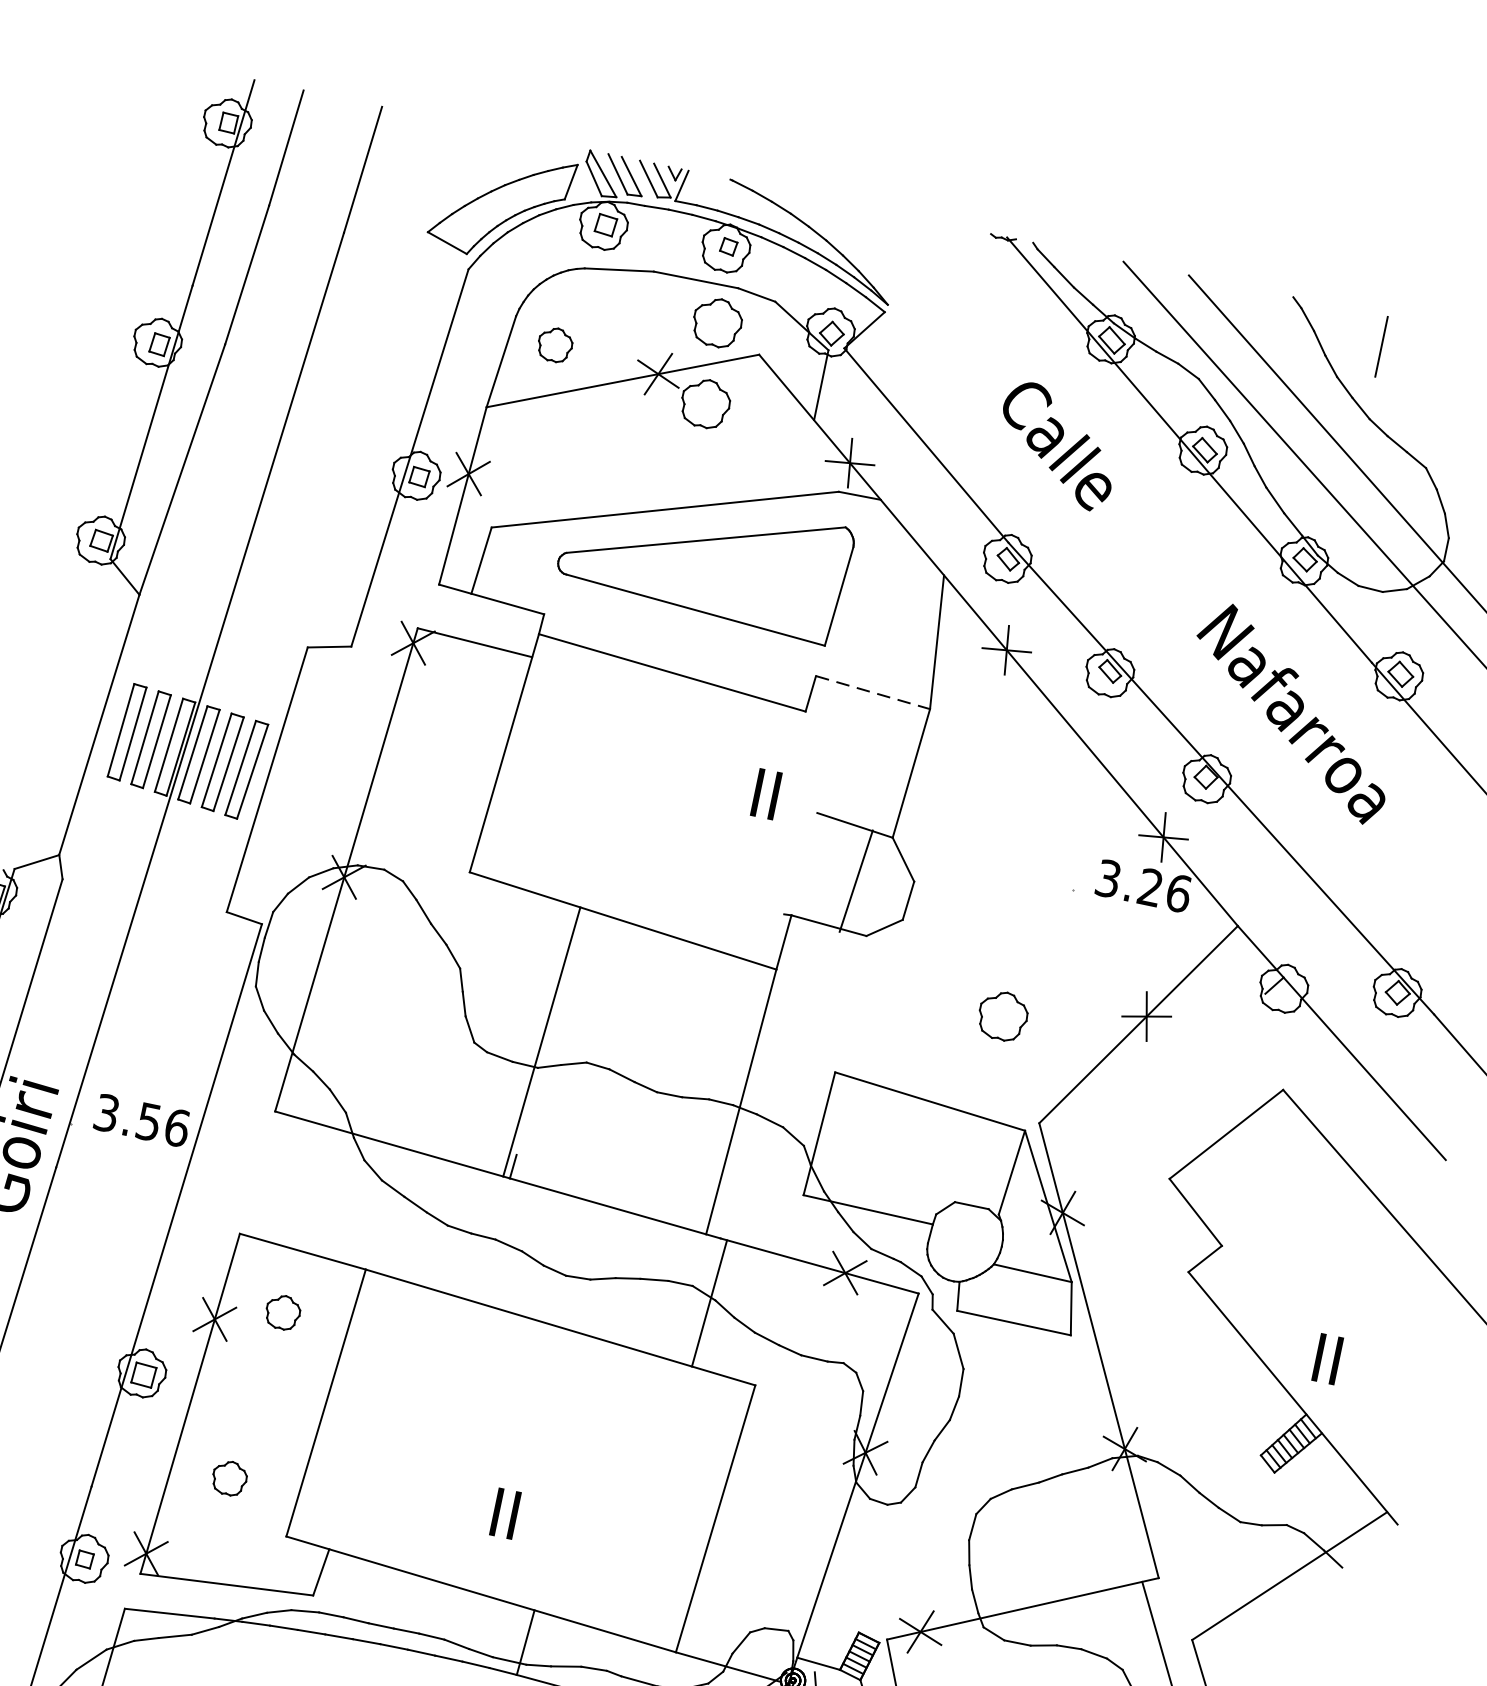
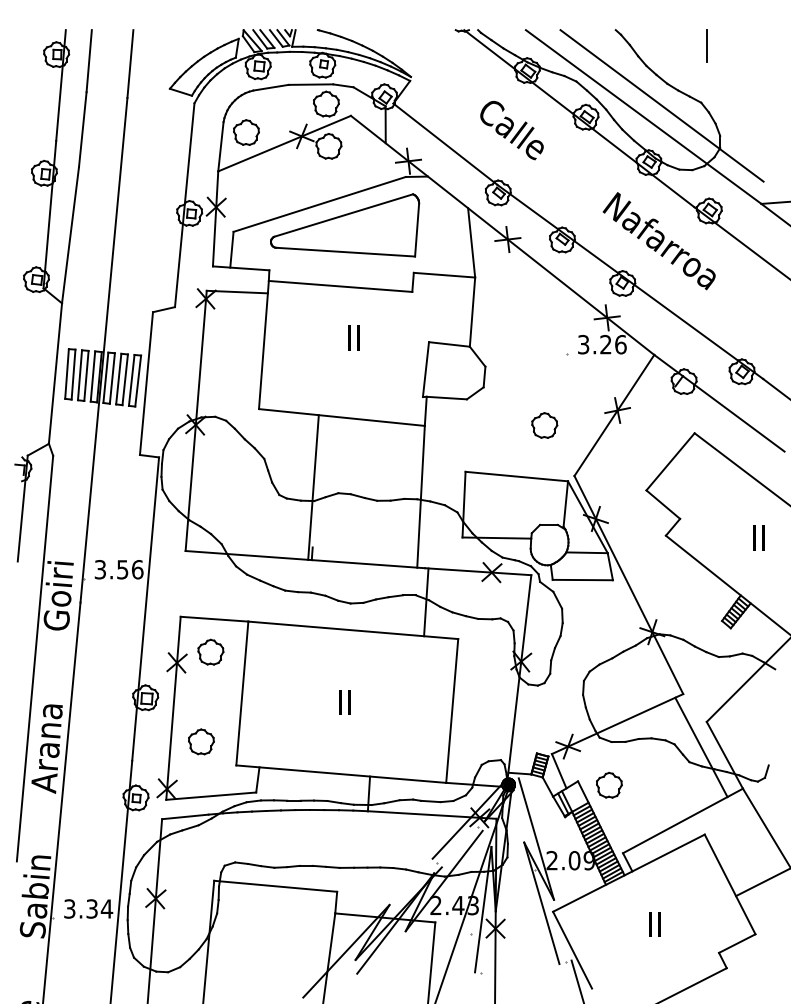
part: (555, 344) -> (246, 132), size x1.43
line: (1381, 345) -> (706, 45), moved
line: (872, 693) -> (444, 275), dashed -> solid
text: (765, 792) -> (353, 337), moved
line: (855, 880) -> (425, 369), moved
part: (282, 1311) -> (210, 651), size x1.43
text: (1327, 1357) -> (758, 537), moved
part: (229, 1477) -> (201, 741), size x1.43
text: (504, 1513) -> (344, 702), moved

